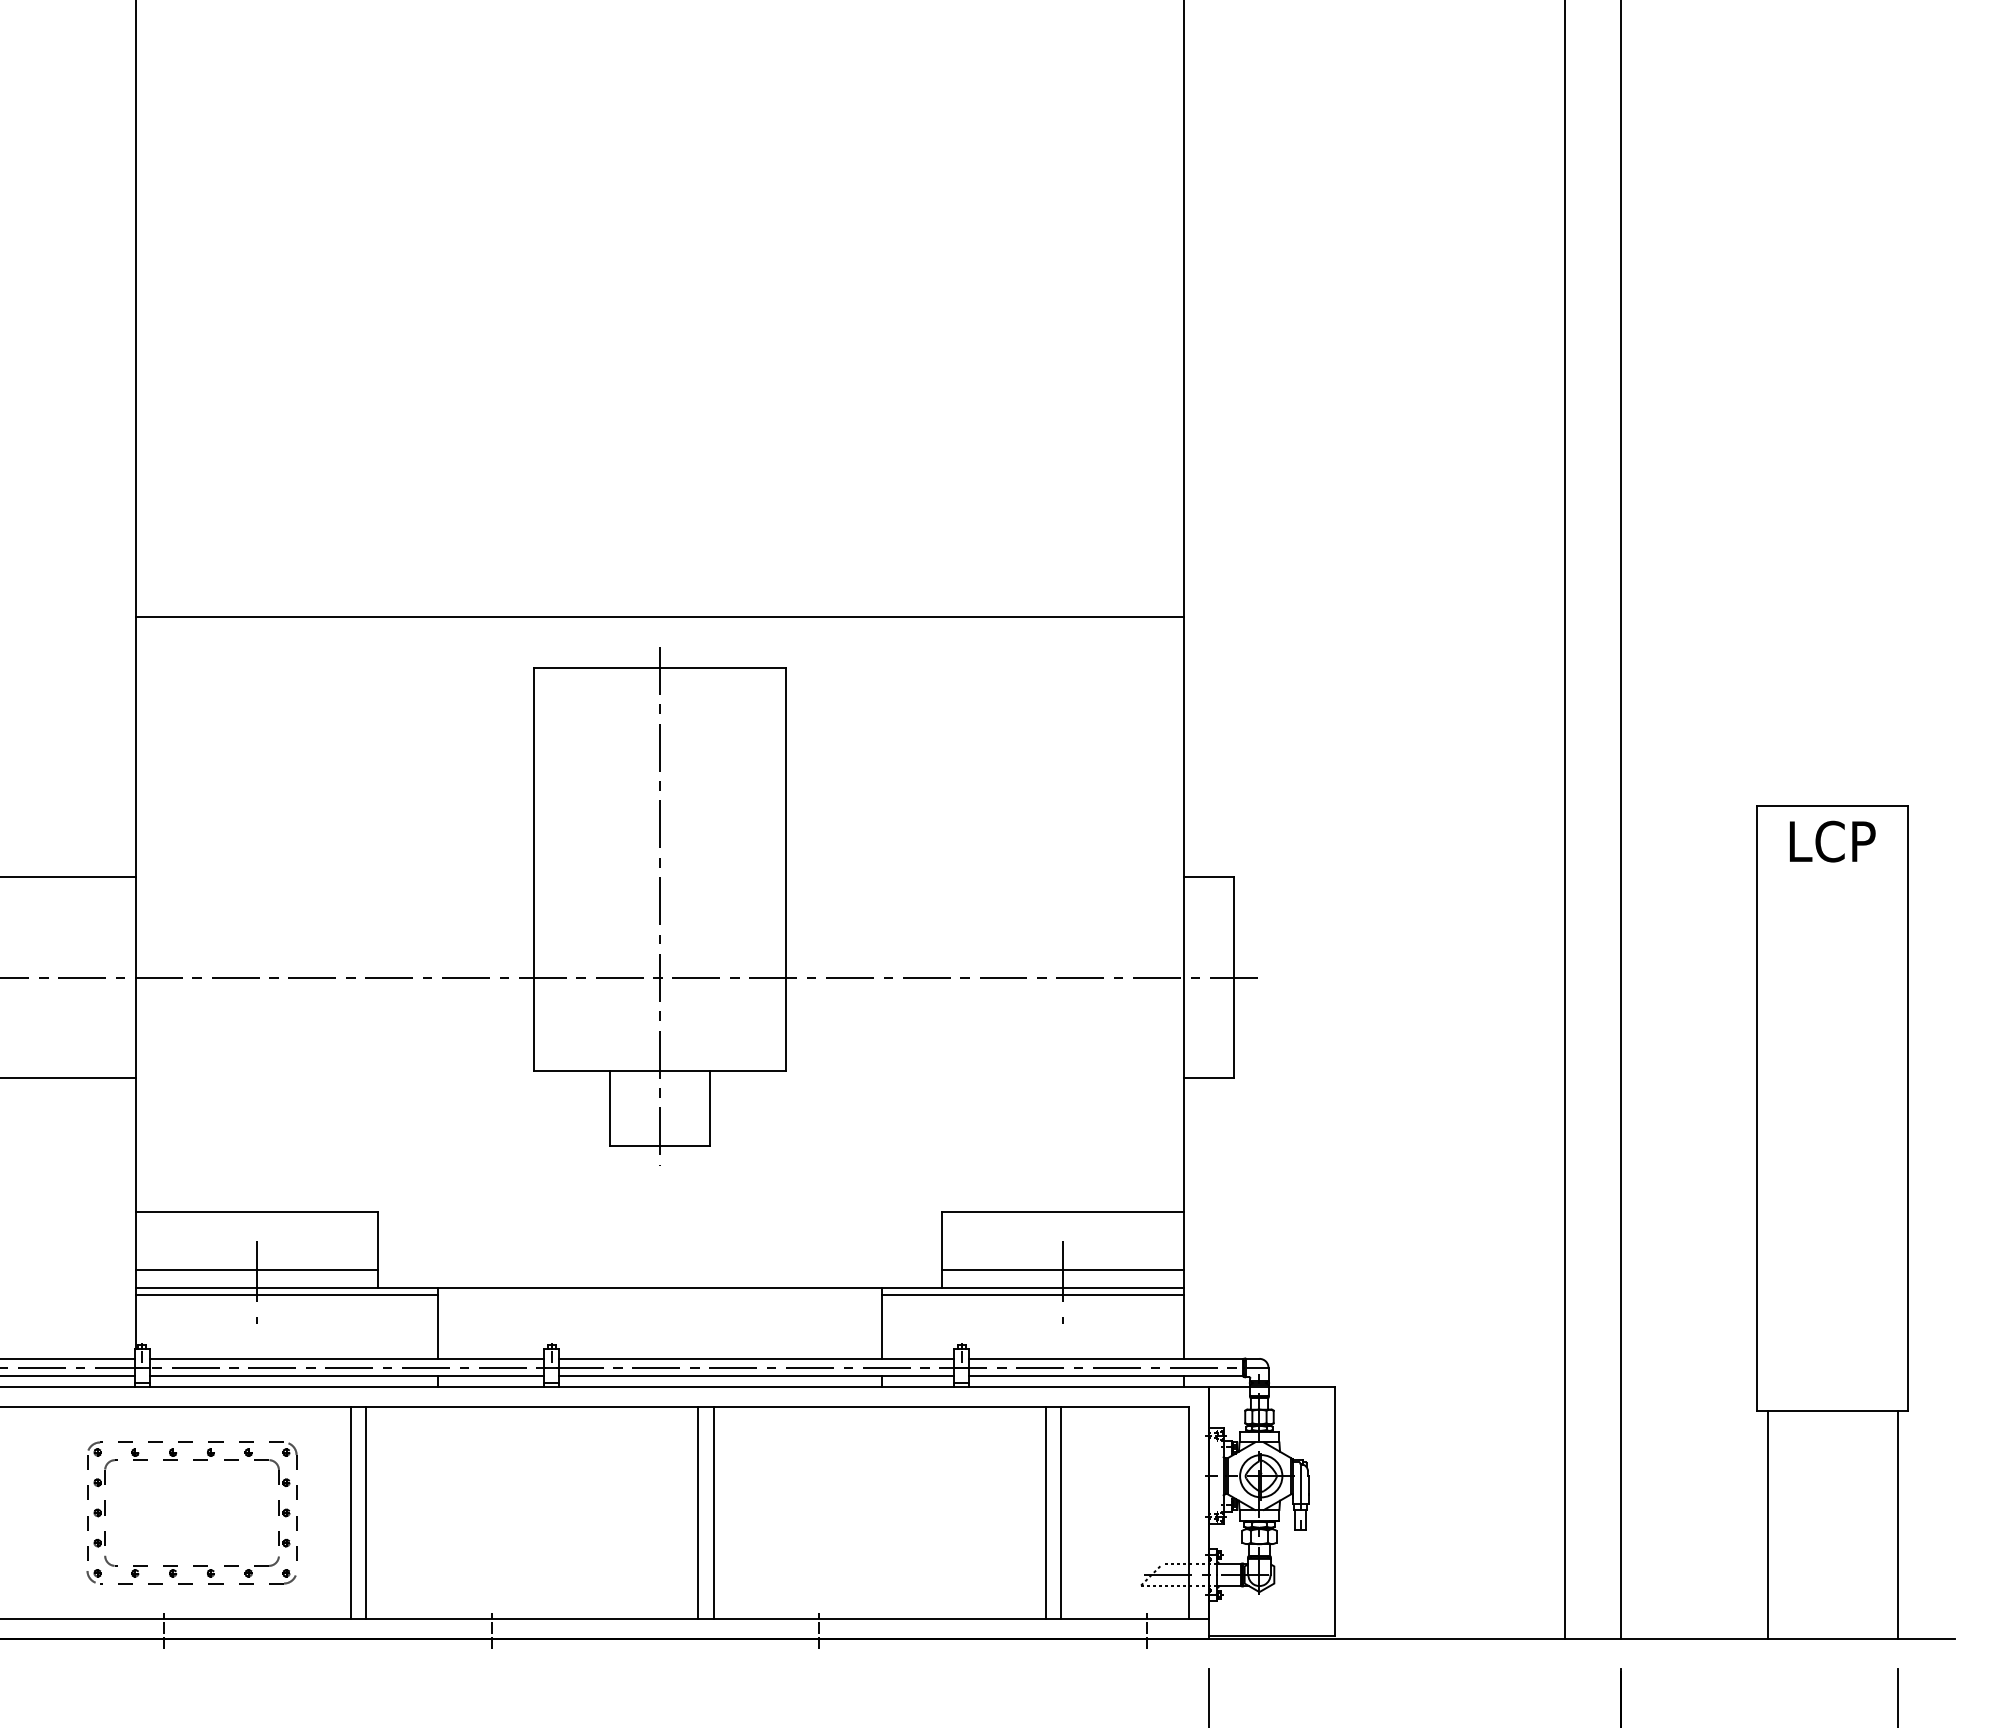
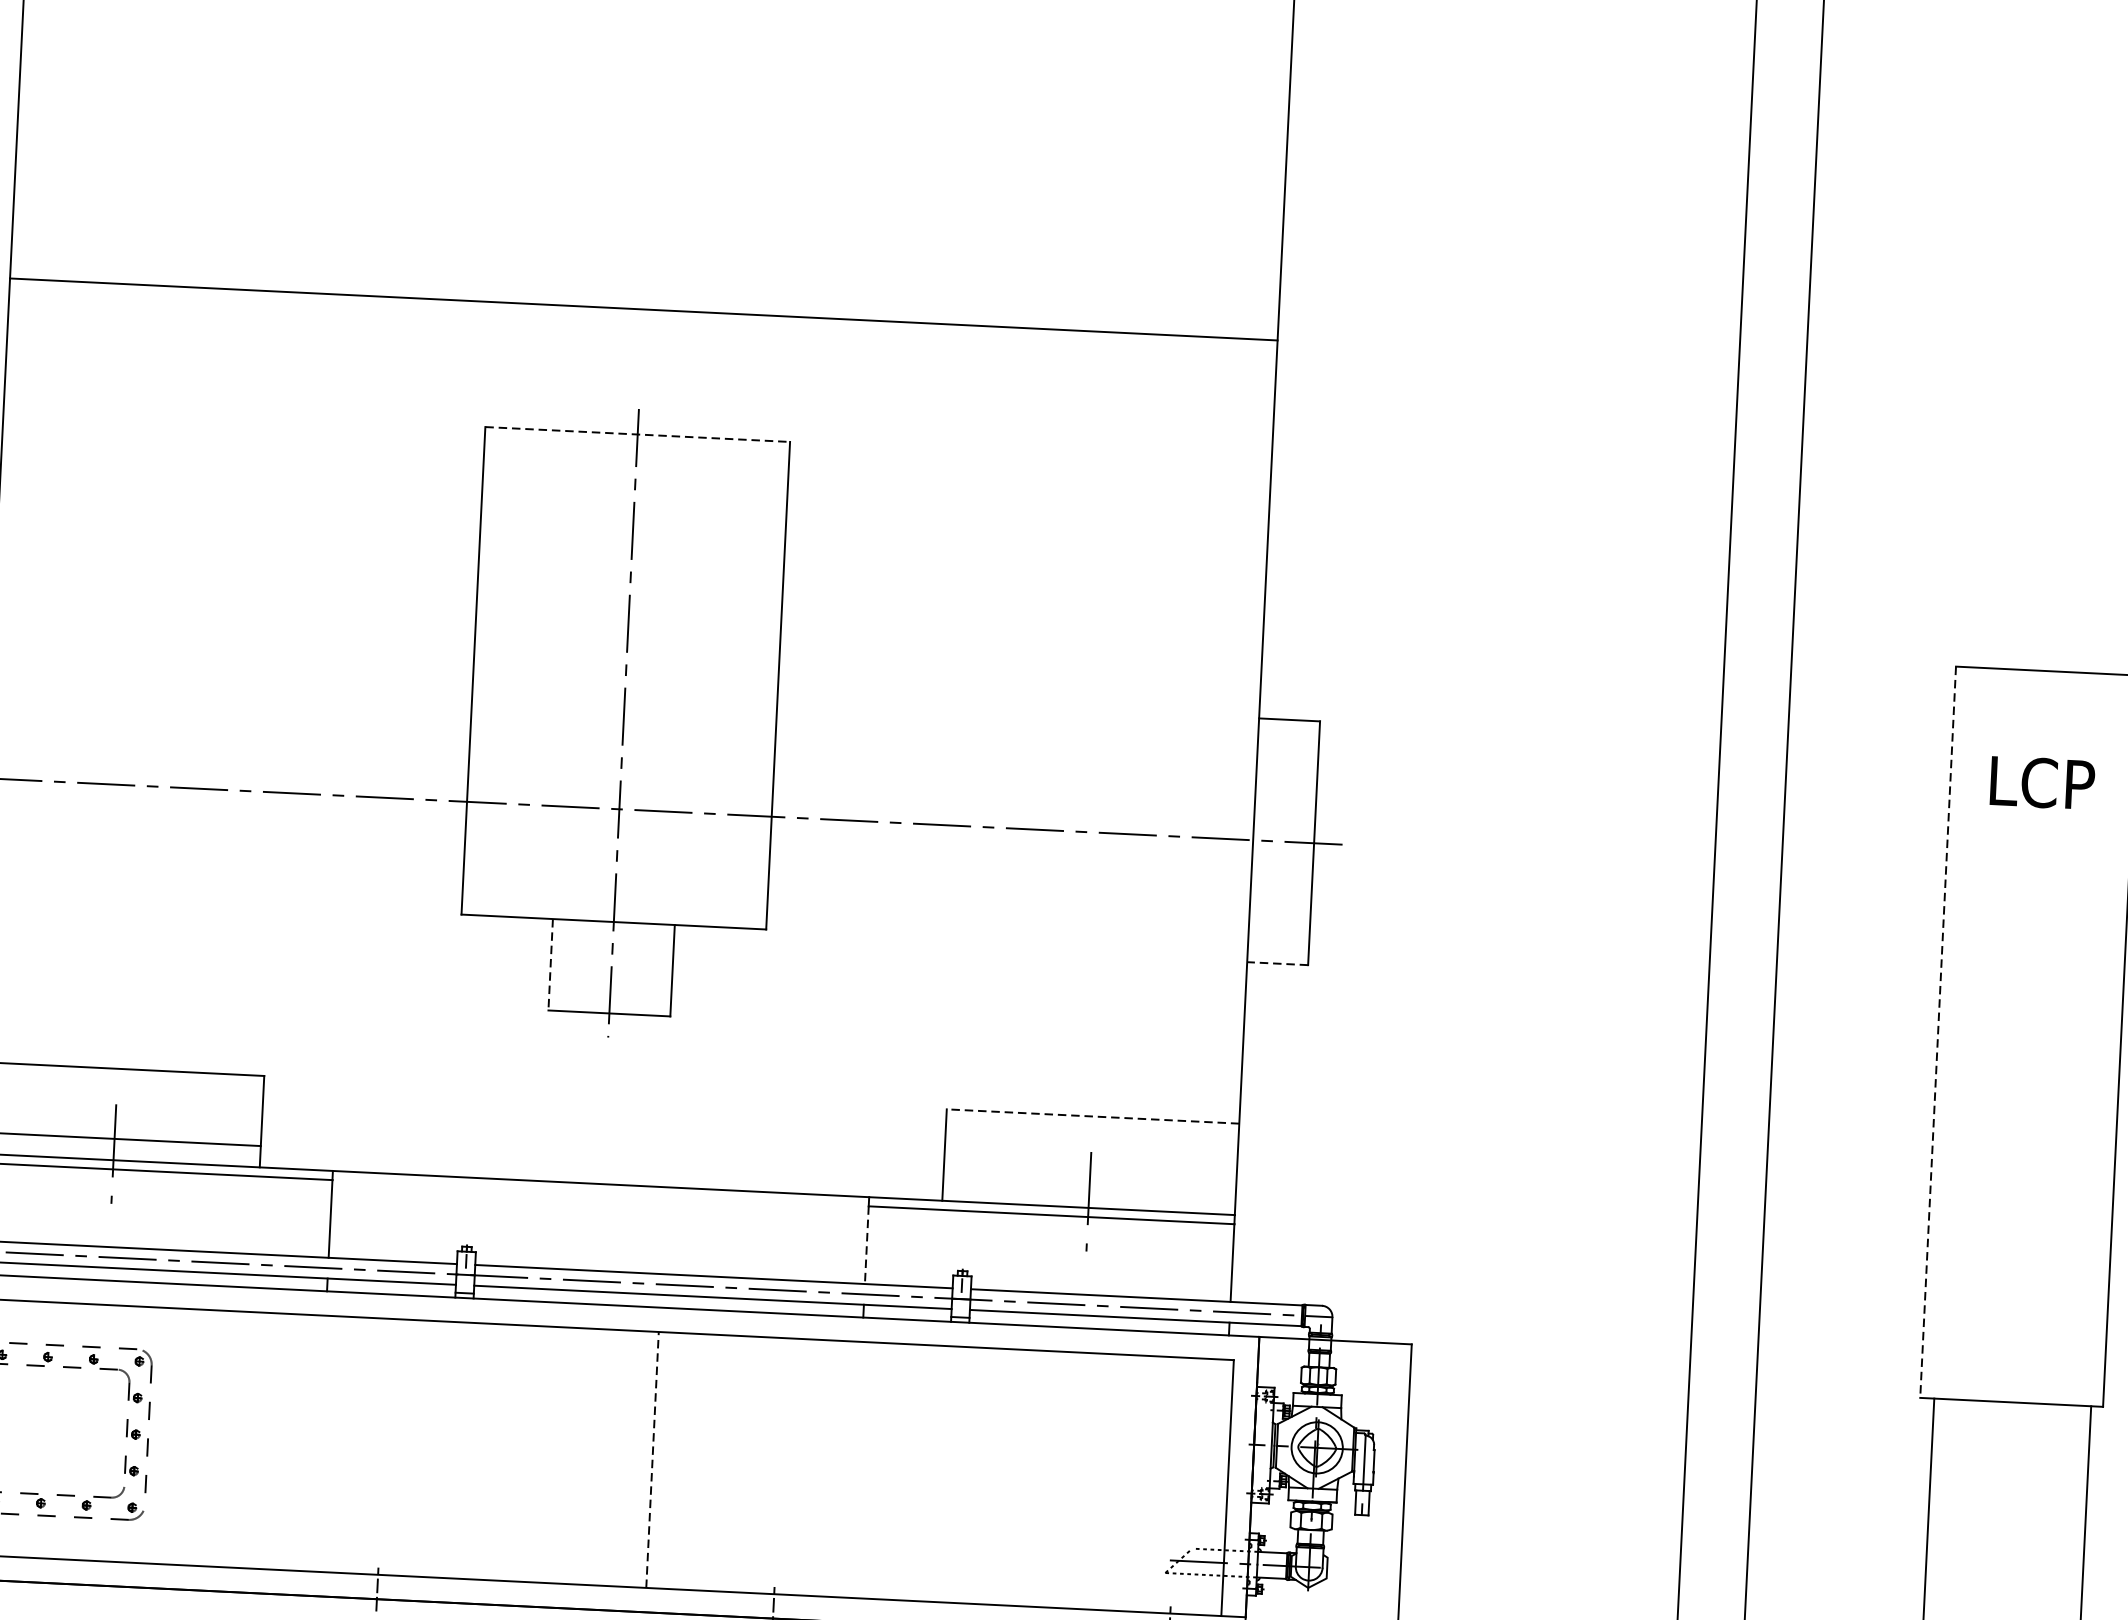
line: (659, 617) -> (643, 309), moved
line: (659, 667) -> (637, 434), solid -> dashed
text: (1832, 841) -> (2042, 782), moved
line: (1208, 1078) -> (1276, 963), solid -> dashed
line: (609, 1108) -> (550, 964), solid -> dashed
line: (1756, 1108) -> (1938, 1032), solid -> dashed
line: (1062, 1211) -> (1092, 1115), solid -> dashed
line: (1062, 1269) -> (1089, 1186), removed
line: (881, 1327) -> (866, 1245), solid -> dashed
line: (350, 1512) -> (213, 1437), removed
line: (365, 1512) -> (231, 1438), removed
line: (698, 1512) -> (634, 1458), removed
line: (1046, 1512) -> (1055, 1479), removed
line: (1061, 1512) -> (1073, 1479), removed
line: (713, 1513) -> (652, 1460), solid -> dashed

